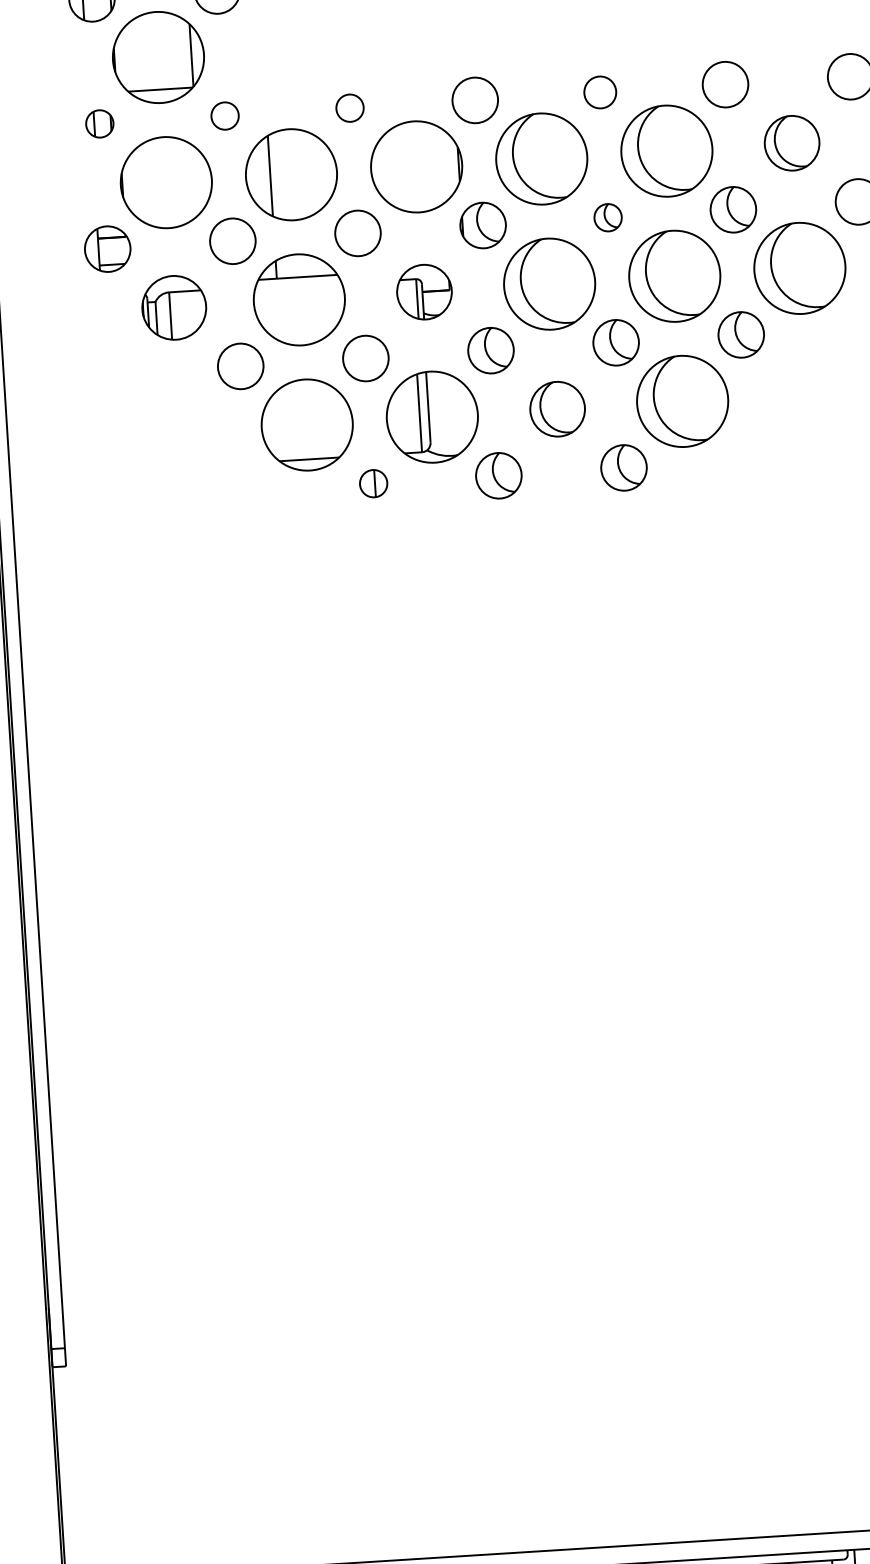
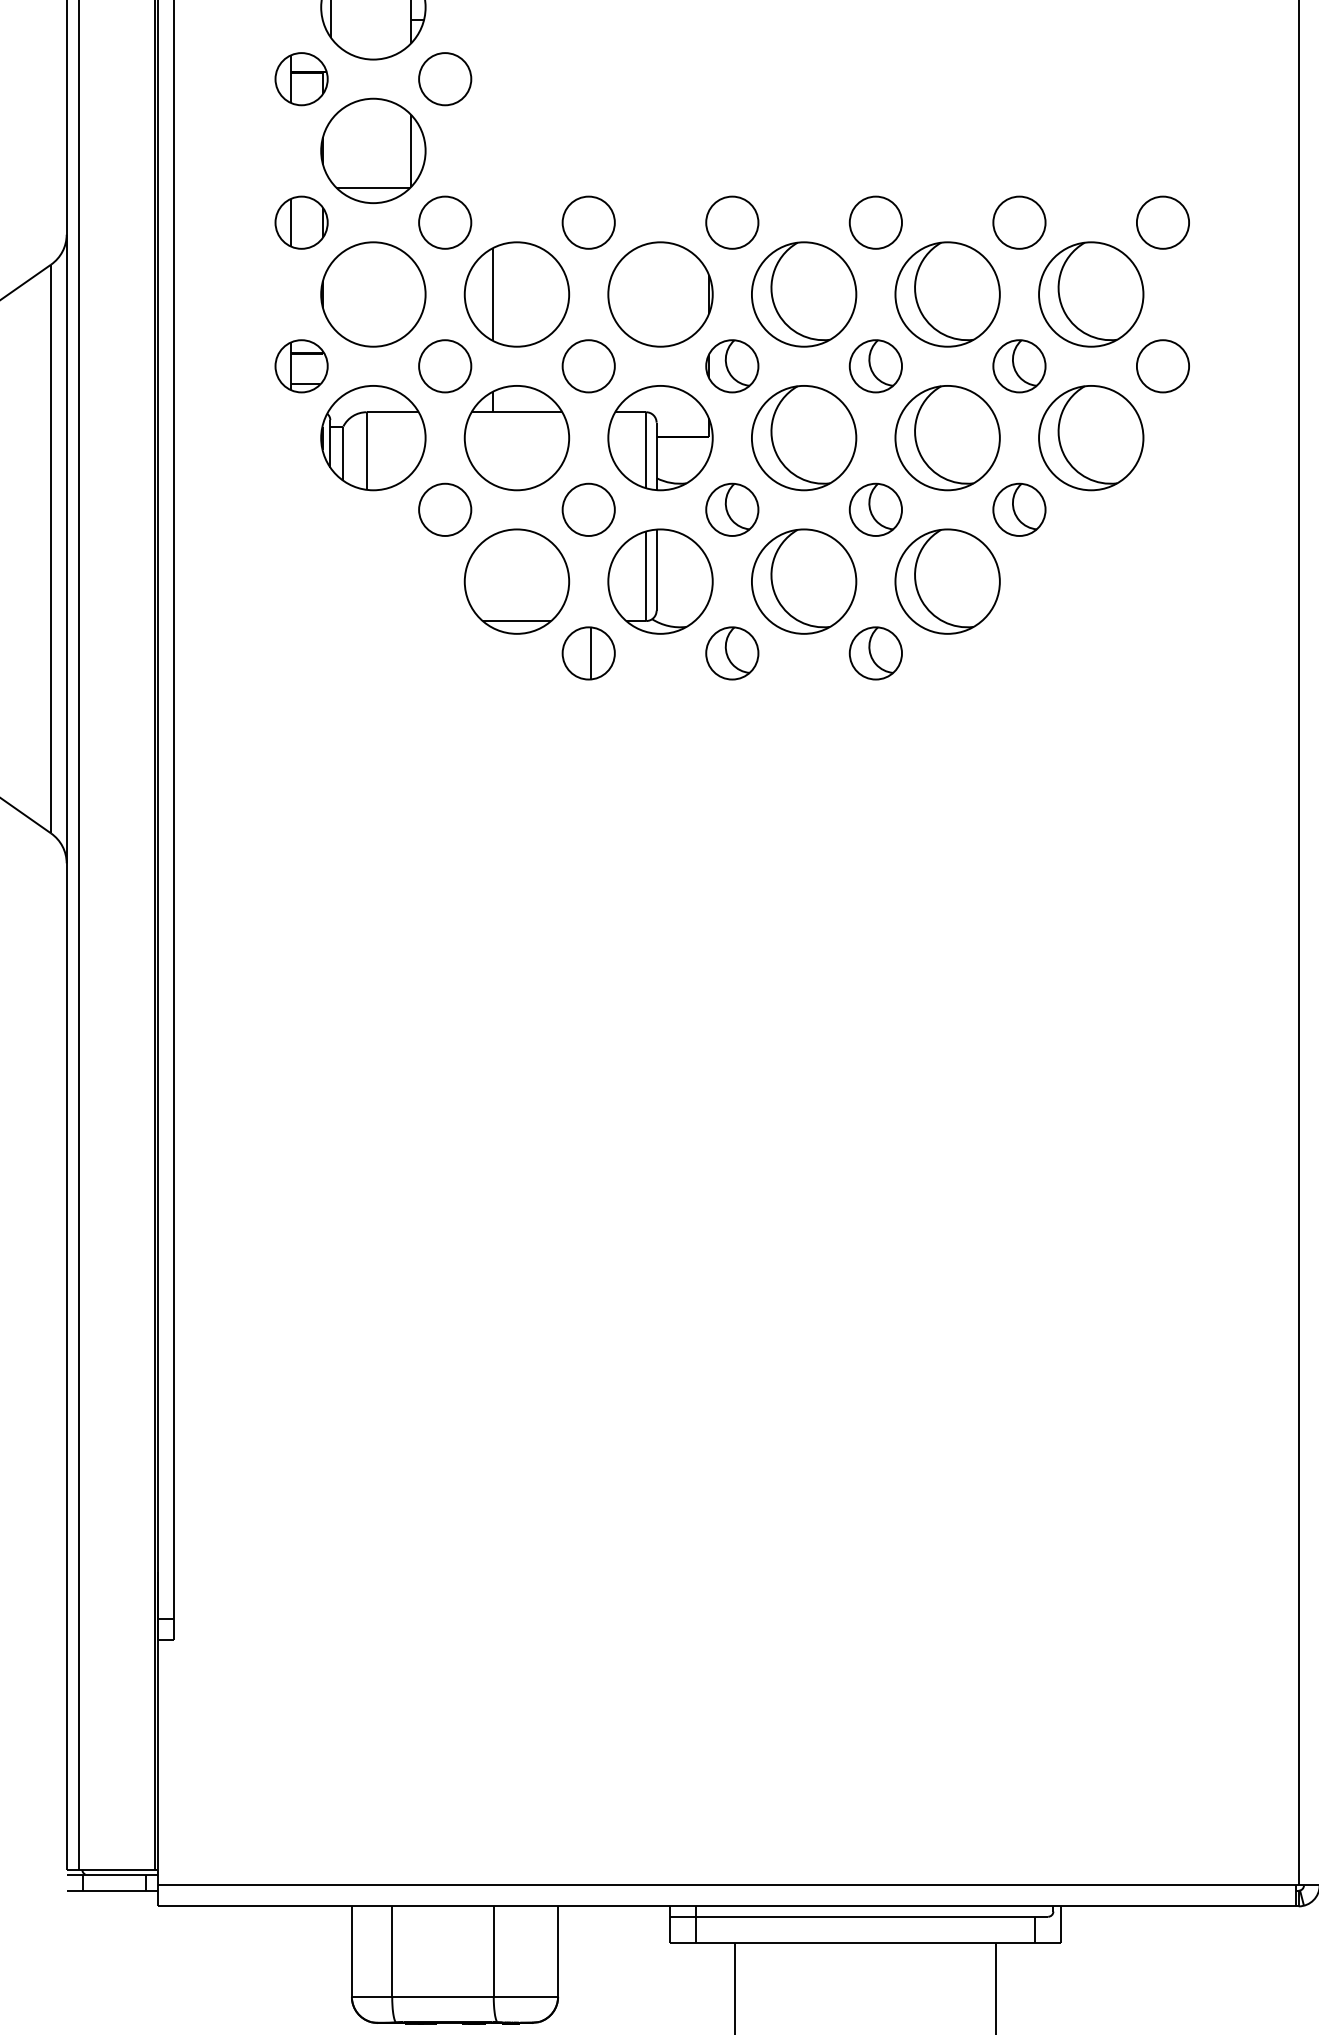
part: (600, 92) -> (875, 222), size x1.43
part: (349, 108) -> (588, 222), size x1.67
part: (225, 115) -> (445, 222), size x1.67
part: (99, 123) -> (301, 222), size x1.67
part: (792, 143) -> (1091, 294), size x1.67
part: (607, 217) -> (875, 366), size x1.67
part: (424, 292) -> (660, 438), size x1.67
part: (174, 308) -> (373, 438), size x1.43
part: (557, 409) -> (804, 581), size x1.67
part: (373, 483) -> (588, 653), size x1.67

